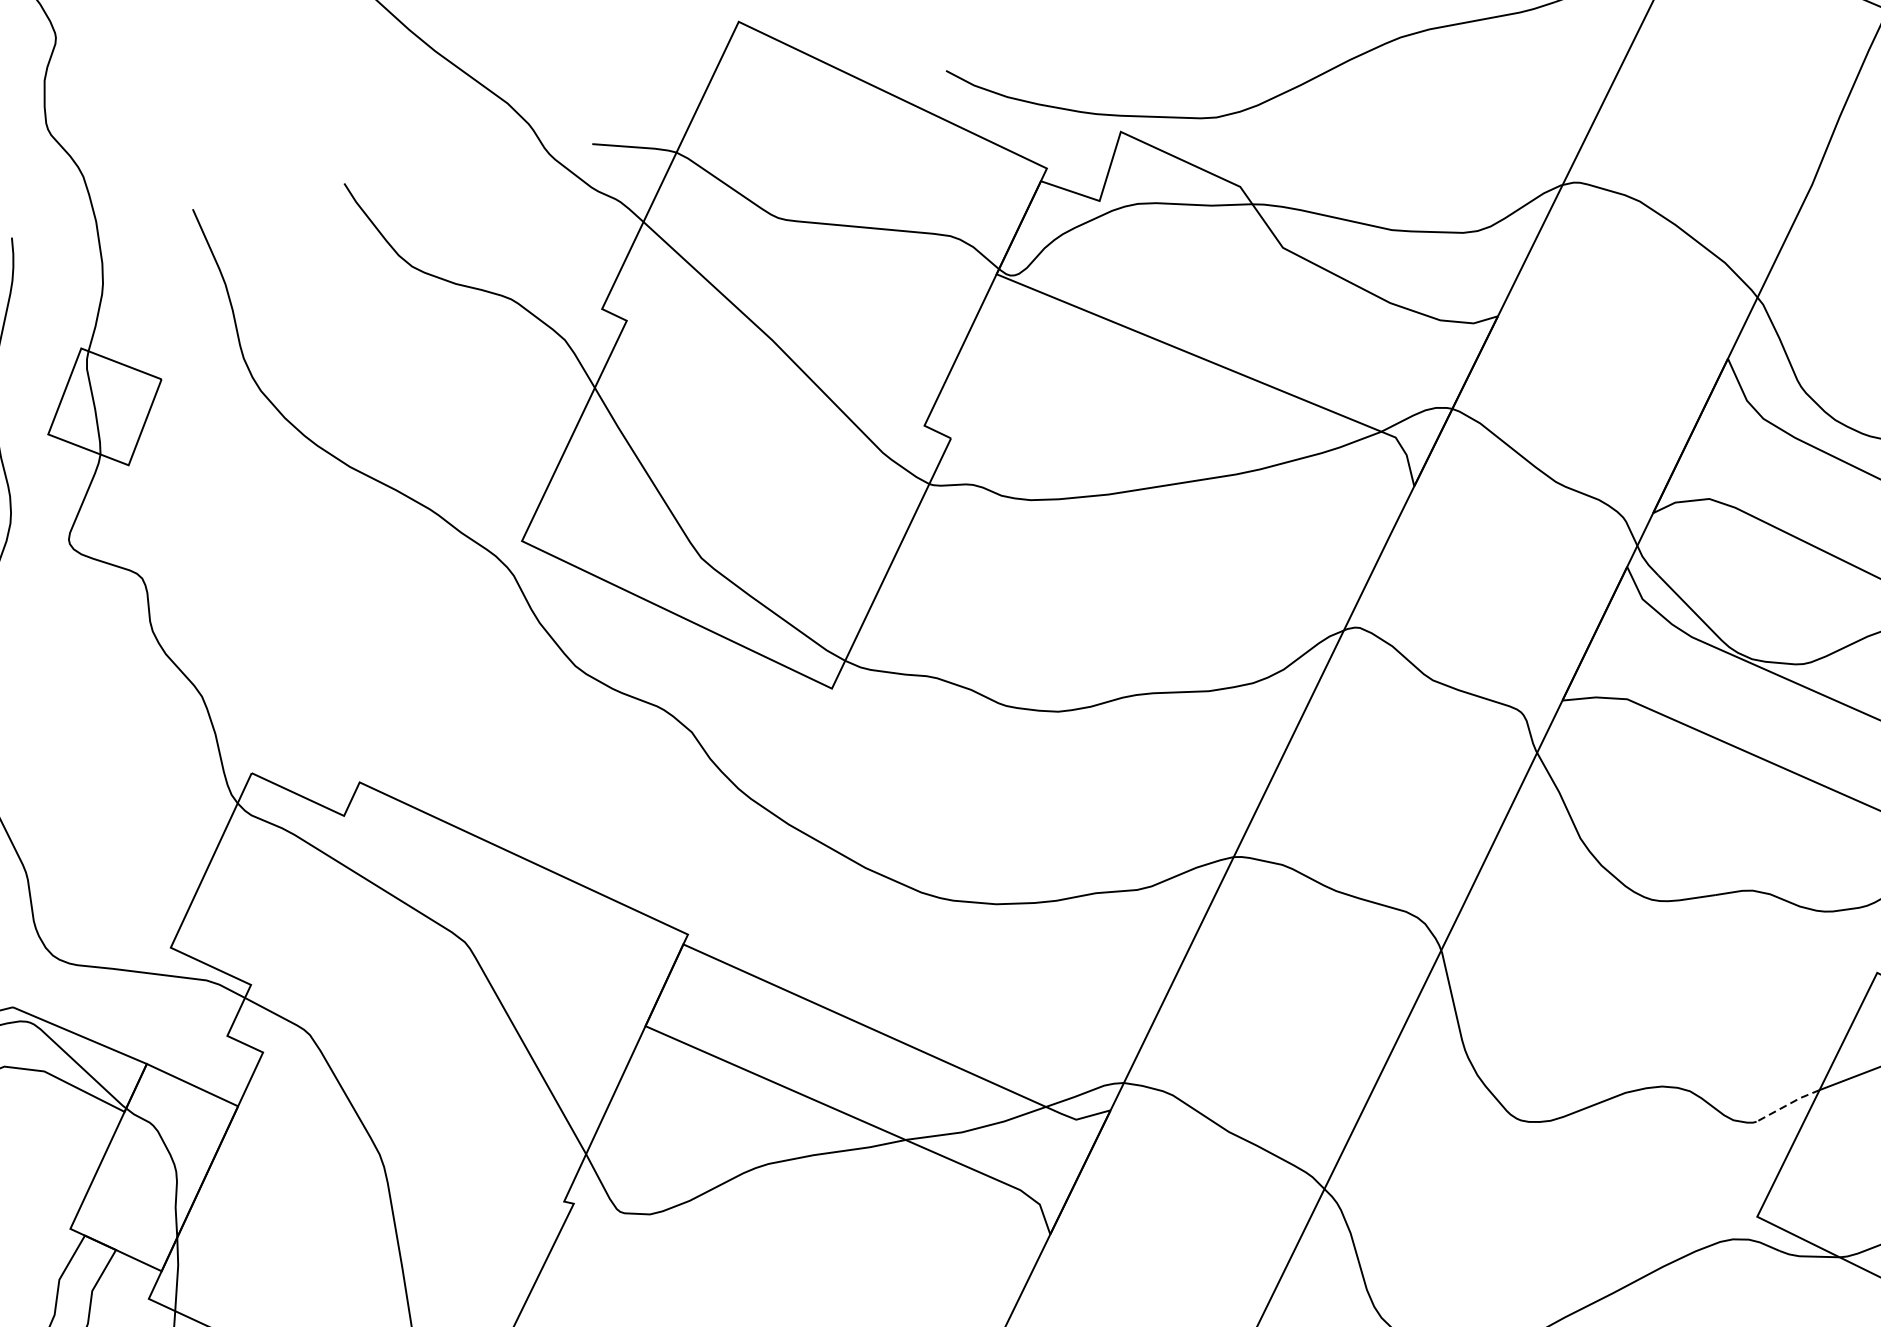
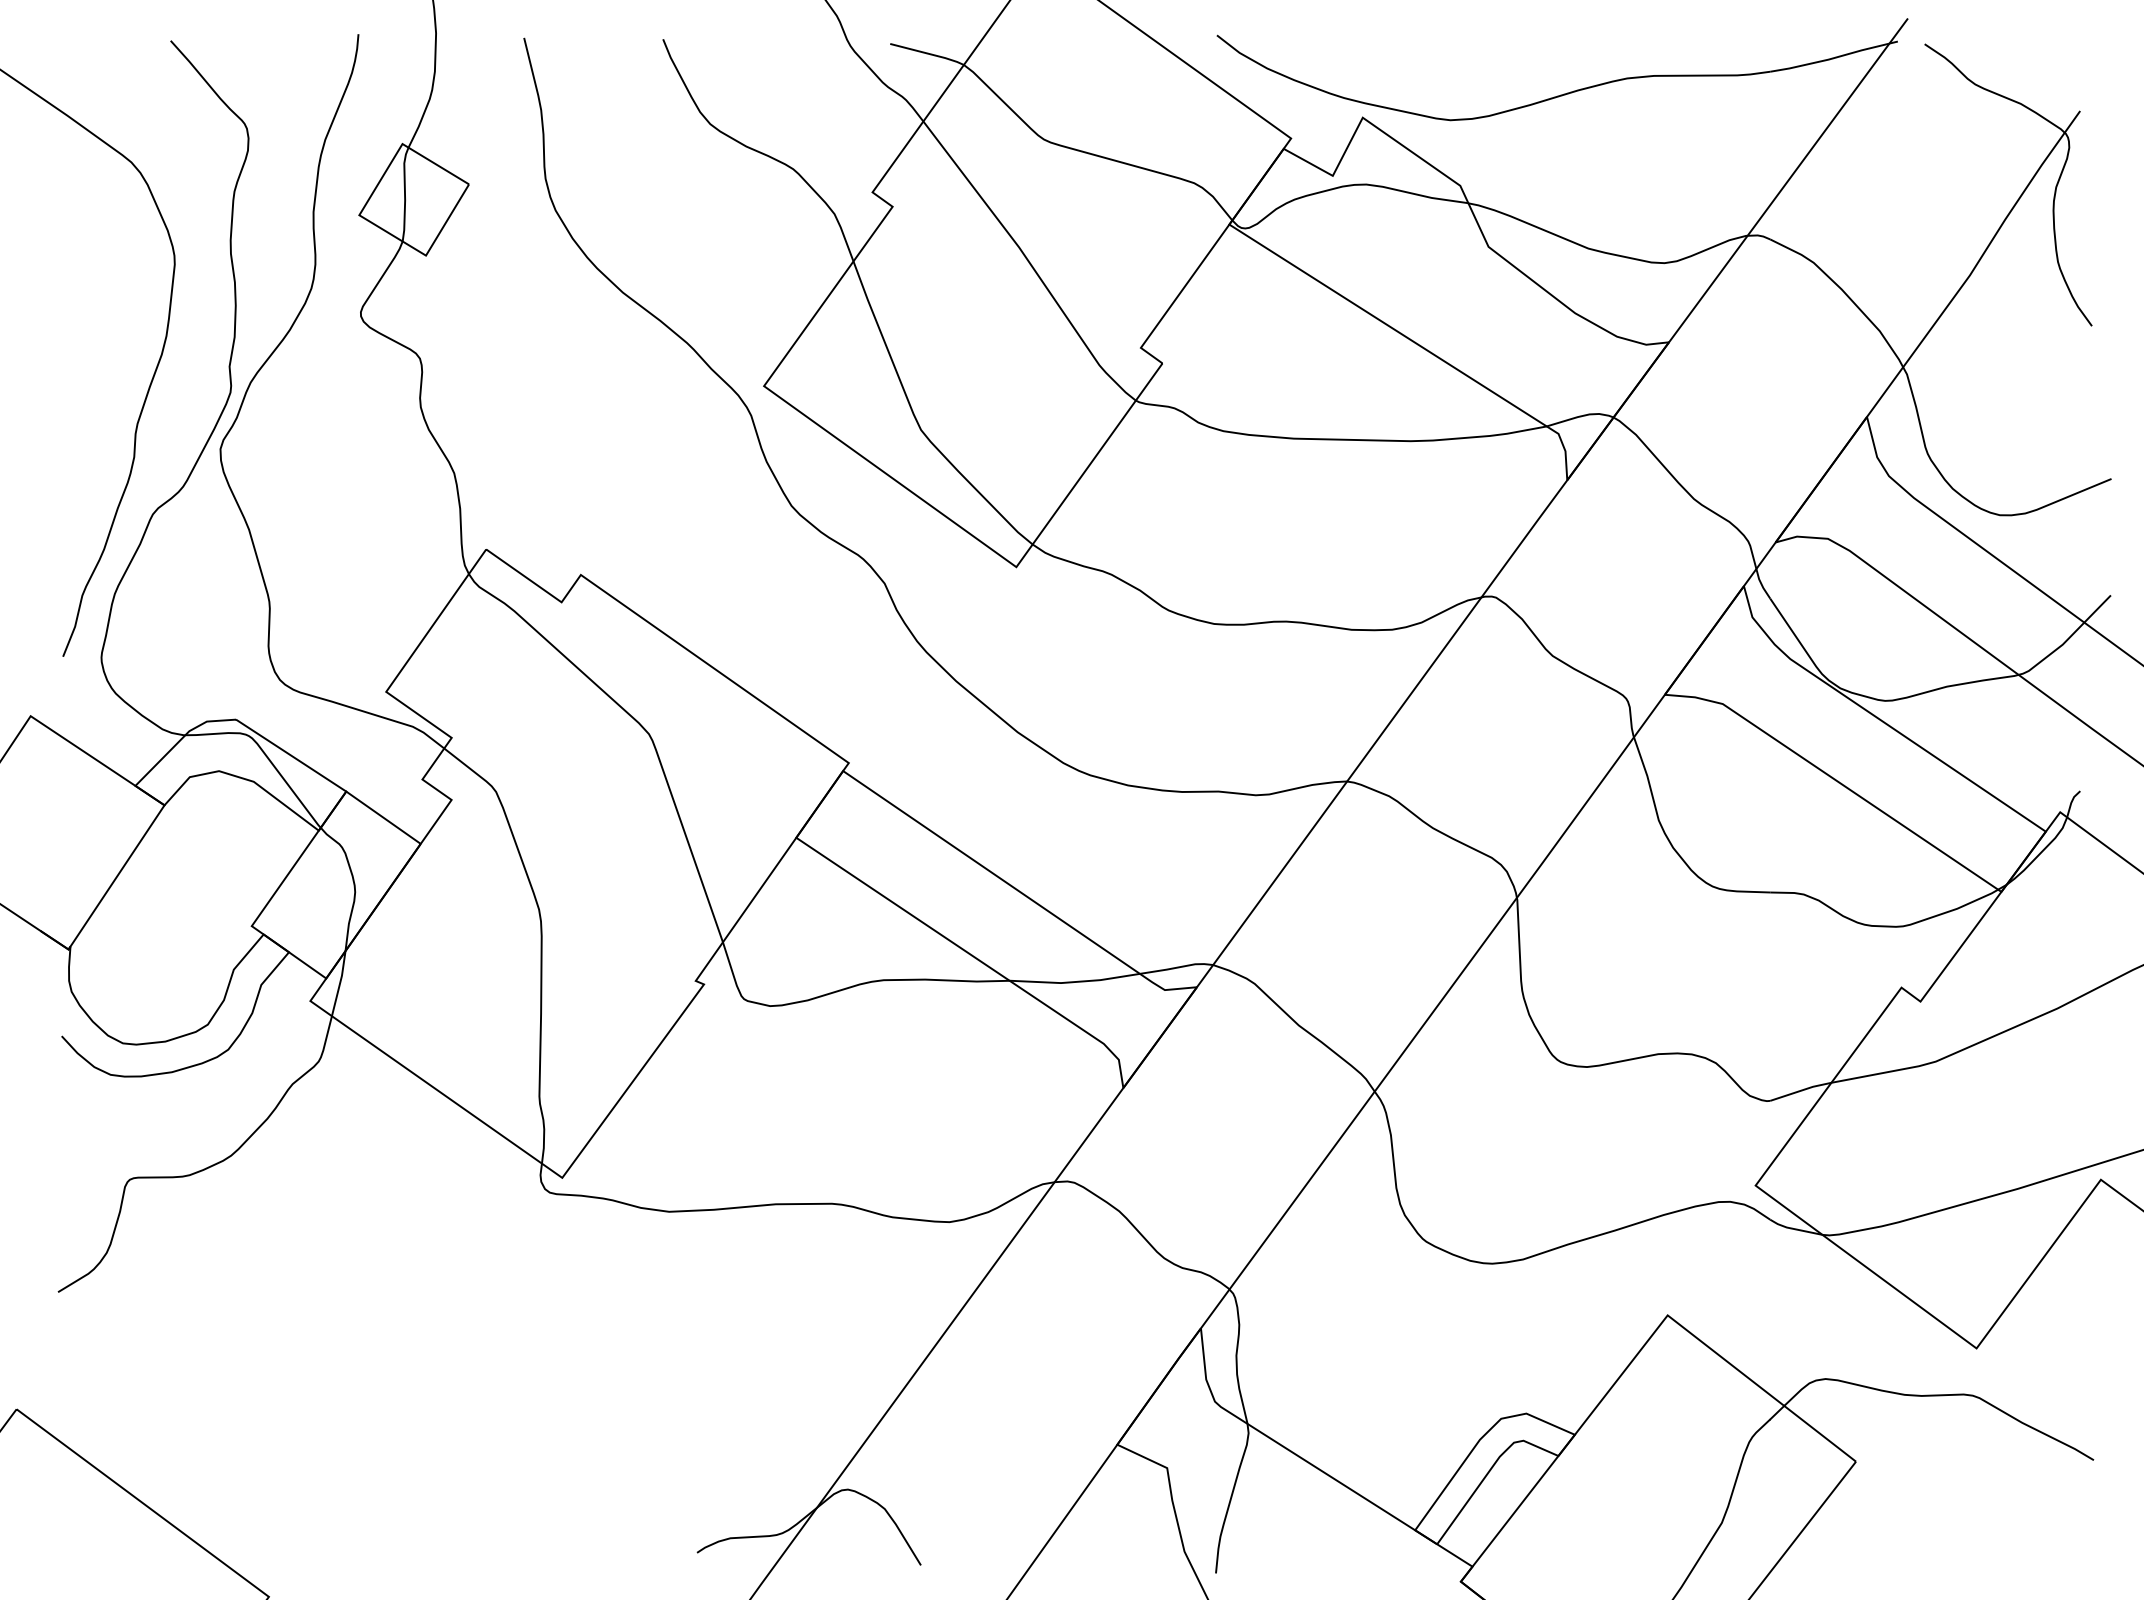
line: (1787, 1104) -> (1800, 1090), dashed -> solid

